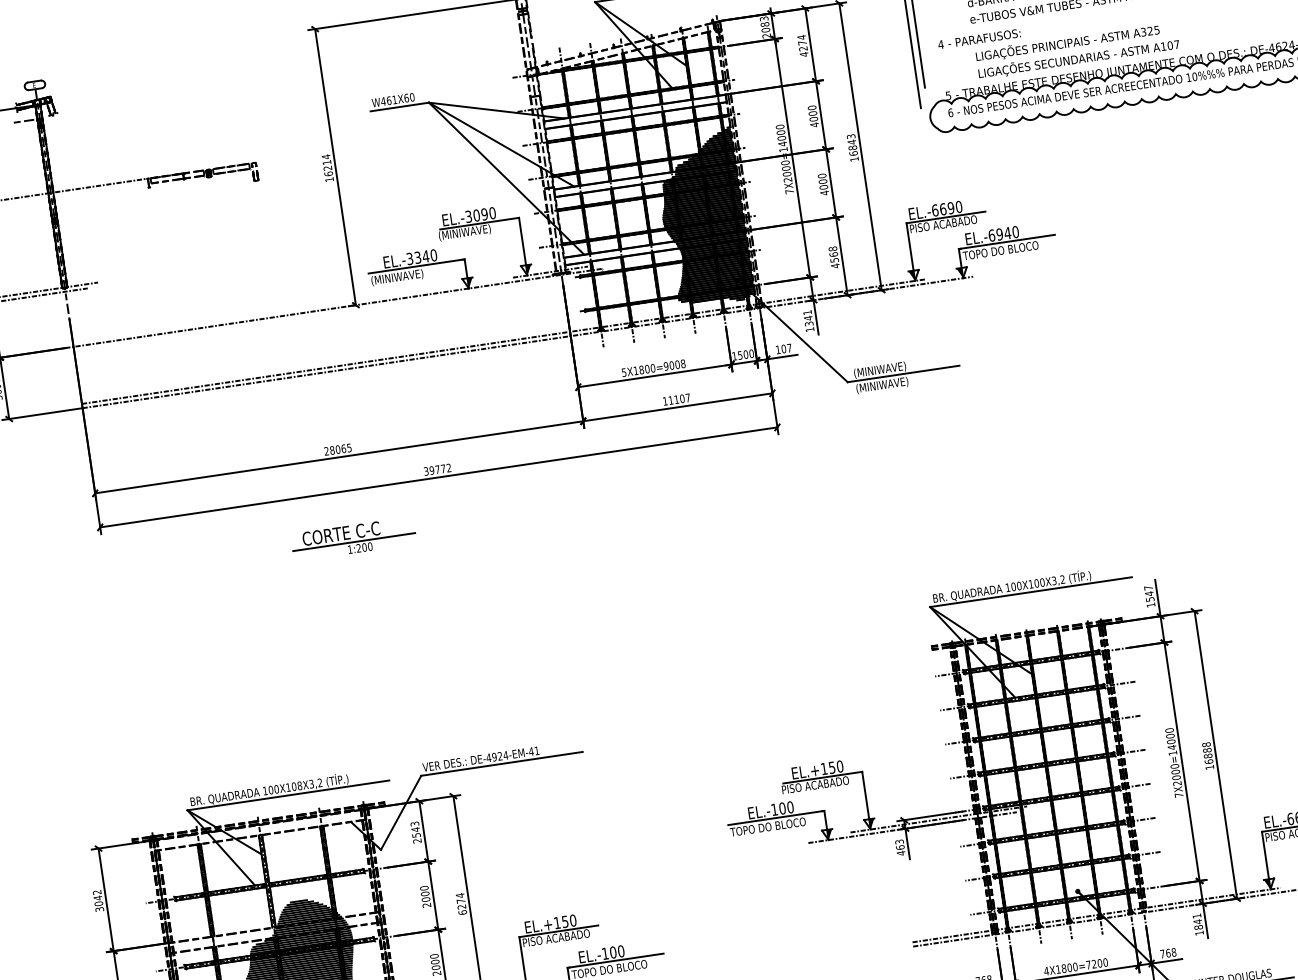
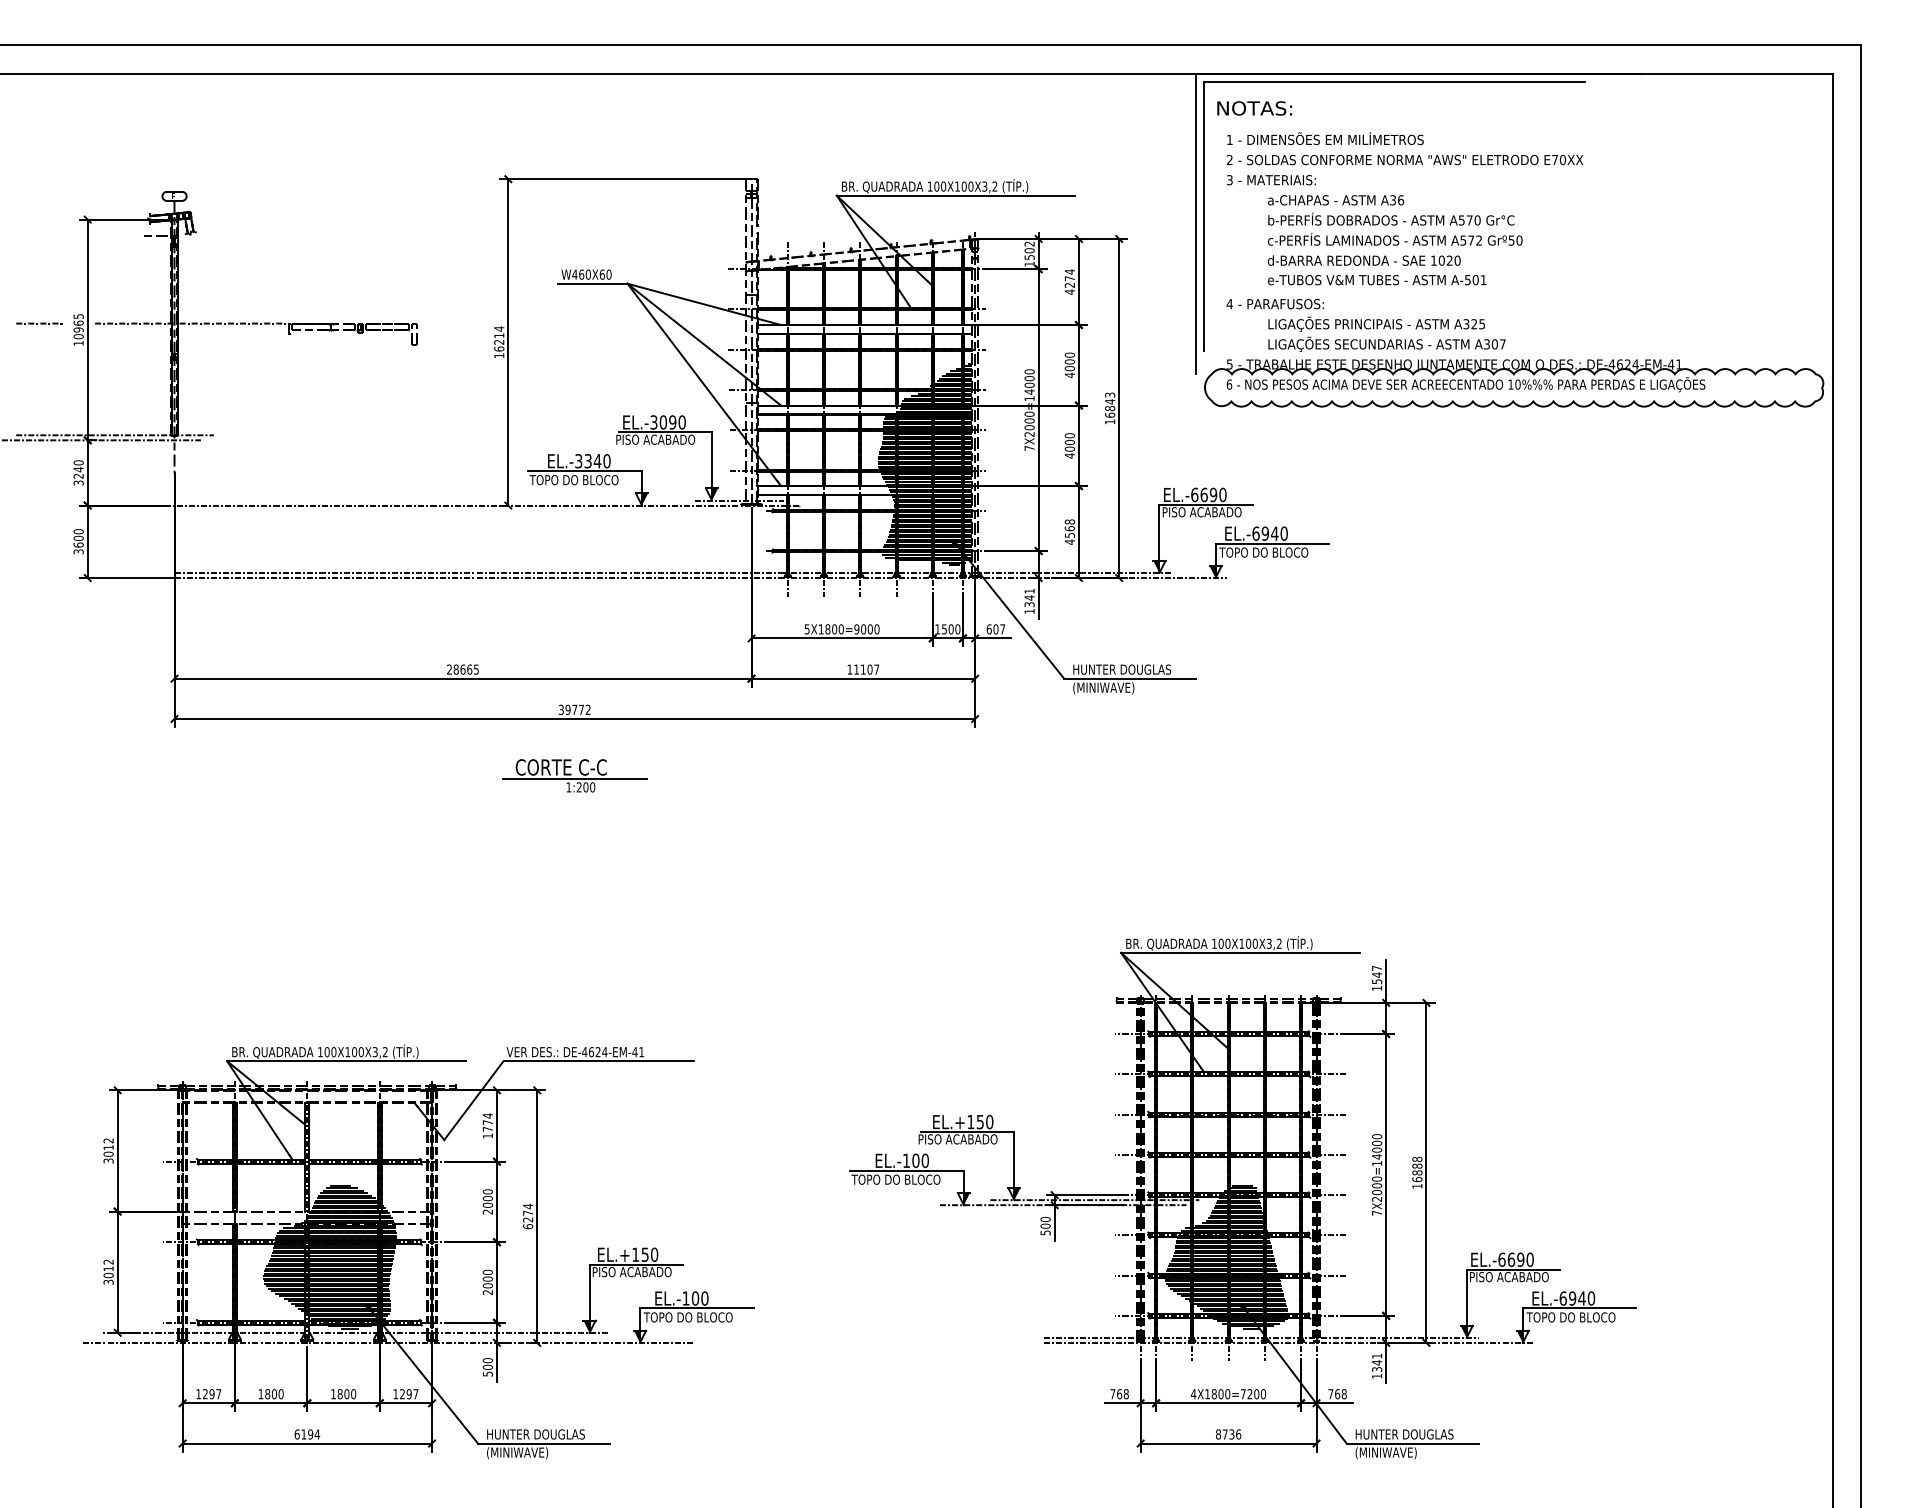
text: (765, 26) -> (1029, 253), 2083 -> 1502
text: (1163, 46) -> (1486, 344), A107 -> A307
text: (394, 99) -> (587, 274), W461X60 -> W460X60
text: (472, 231) -> (655, 440), (MINIWAVE) -> PISO ACABADO
text: (407, 275) -> (573, 480), (MINIWAVE) -> TOPO DO BLOCO
text: (777, 350) -> (988, 629), 107 -> 607
text: (682, 364) -> (876, 629), 5X1800=9008 -> 5X1800=9000
text: (896, 368) -> (1122, 670), (MINIWAVE) -> HUNTER DOUGLAS
text: (337, 449) -> (462, 669), 28065 -> 28665
part: (353, 538) -> (574, 775), moved
text: (494, 757) -> (591, 1052), DE-4924-EM-41 -> DE-4624-EM-41
text: (299, 785) -> (360, 1051), 100X108X3,2 -> 100X100X3,2
text: (415, 832) -> (487, 1125), 2543 -> 1774
text: (900, 847) -> (1045, 1225), 463 -> 500
hatch: (1057, 850) -> (1226, 1256), added
text: (97, 898) -> (108, 1147), 3042 -> 3012
text: (1198, 927) -> (1377, 1369), 1841 -> 1341

